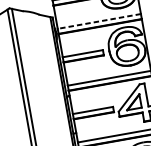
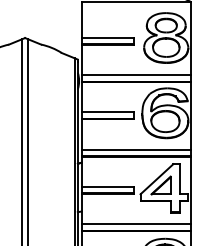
line: (99, 21) -> (136, 75), dashed -> solid

